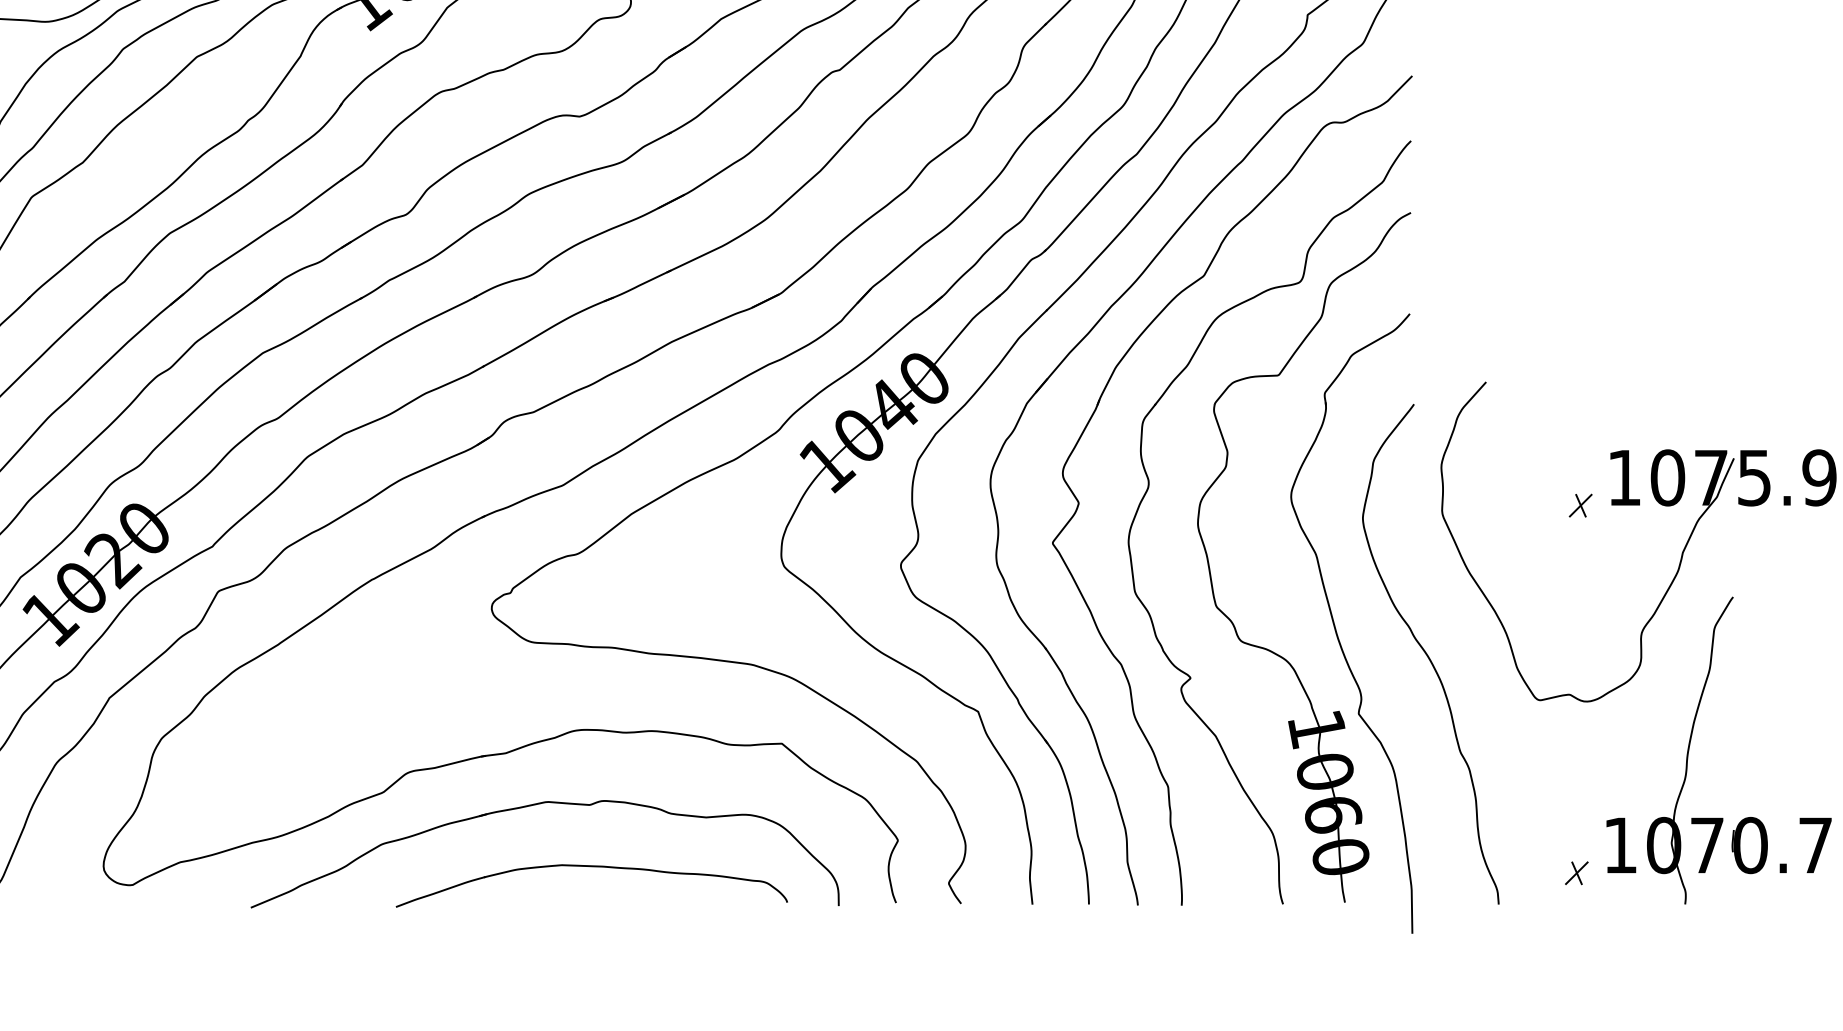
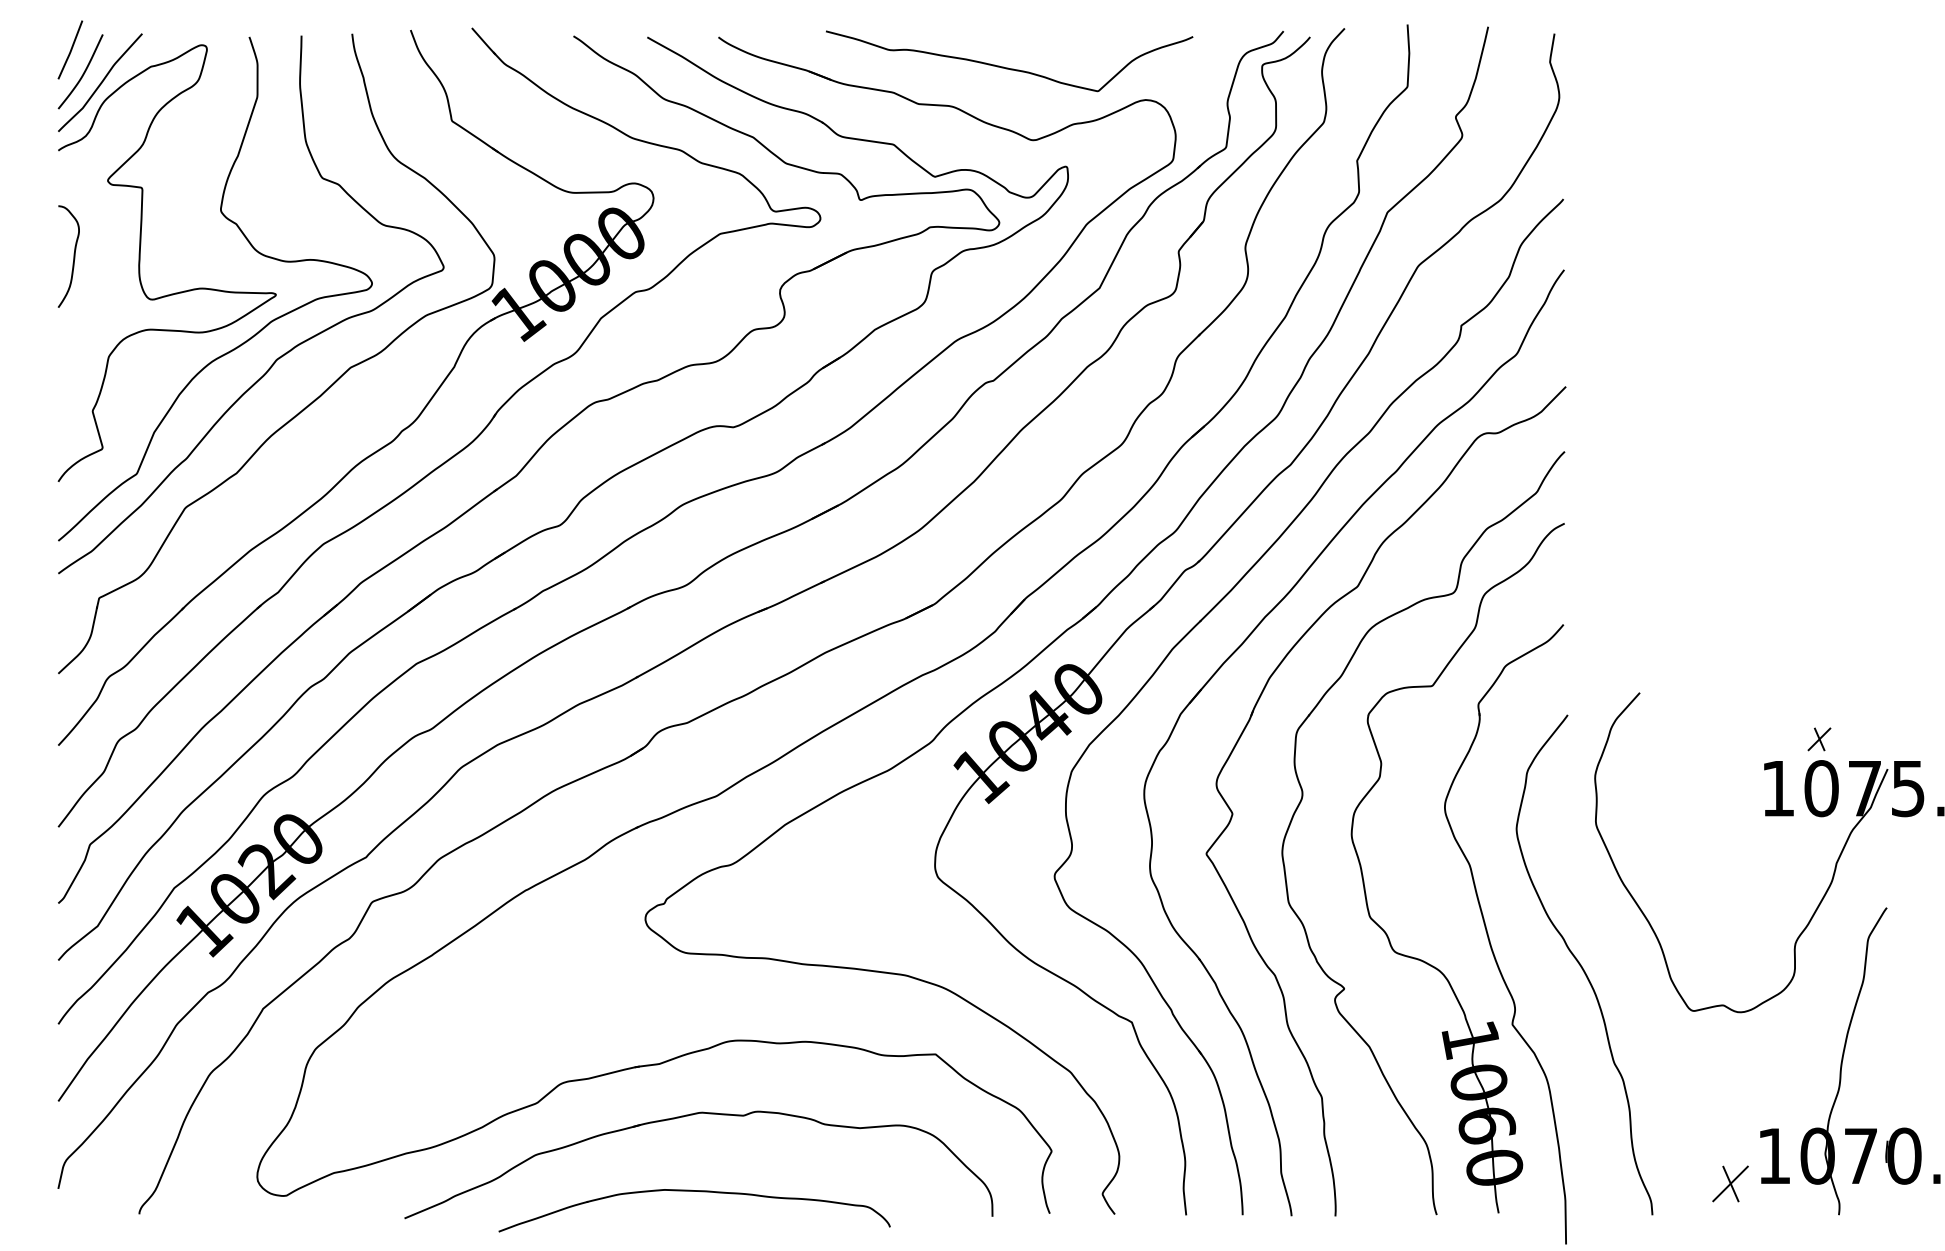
part: (1580, 505) -> (1819, 739), moved
part: (591, 866) -> (694, 1191), moved
part: (1576, 872) -> (1730, 1183), size x1.6

